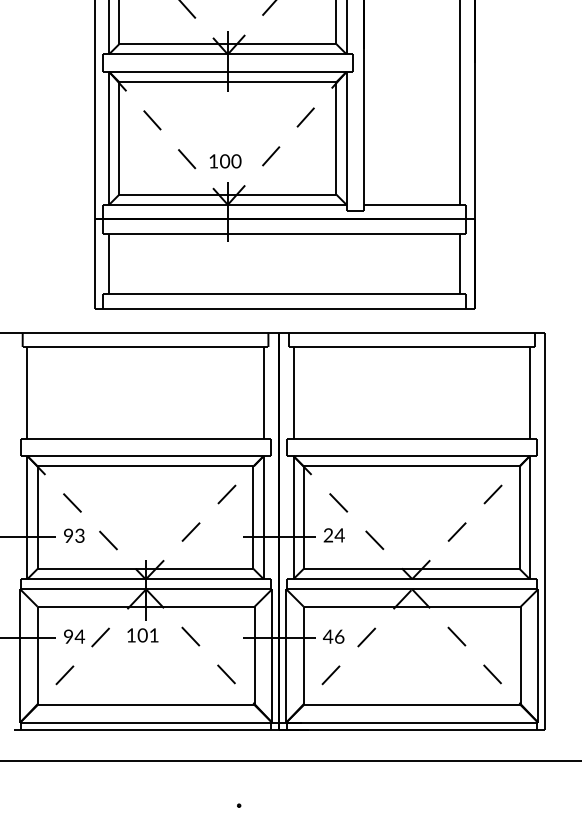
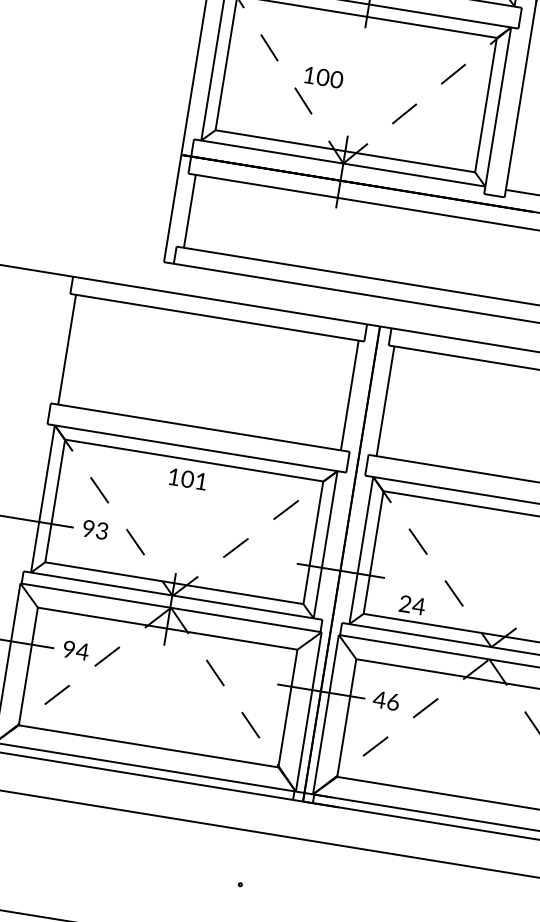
text: (225, 161) -> (323, 77), moved
text: (333, 535) -> (411, 605), moved
text: (142, 635) -> (187, 479), moved

